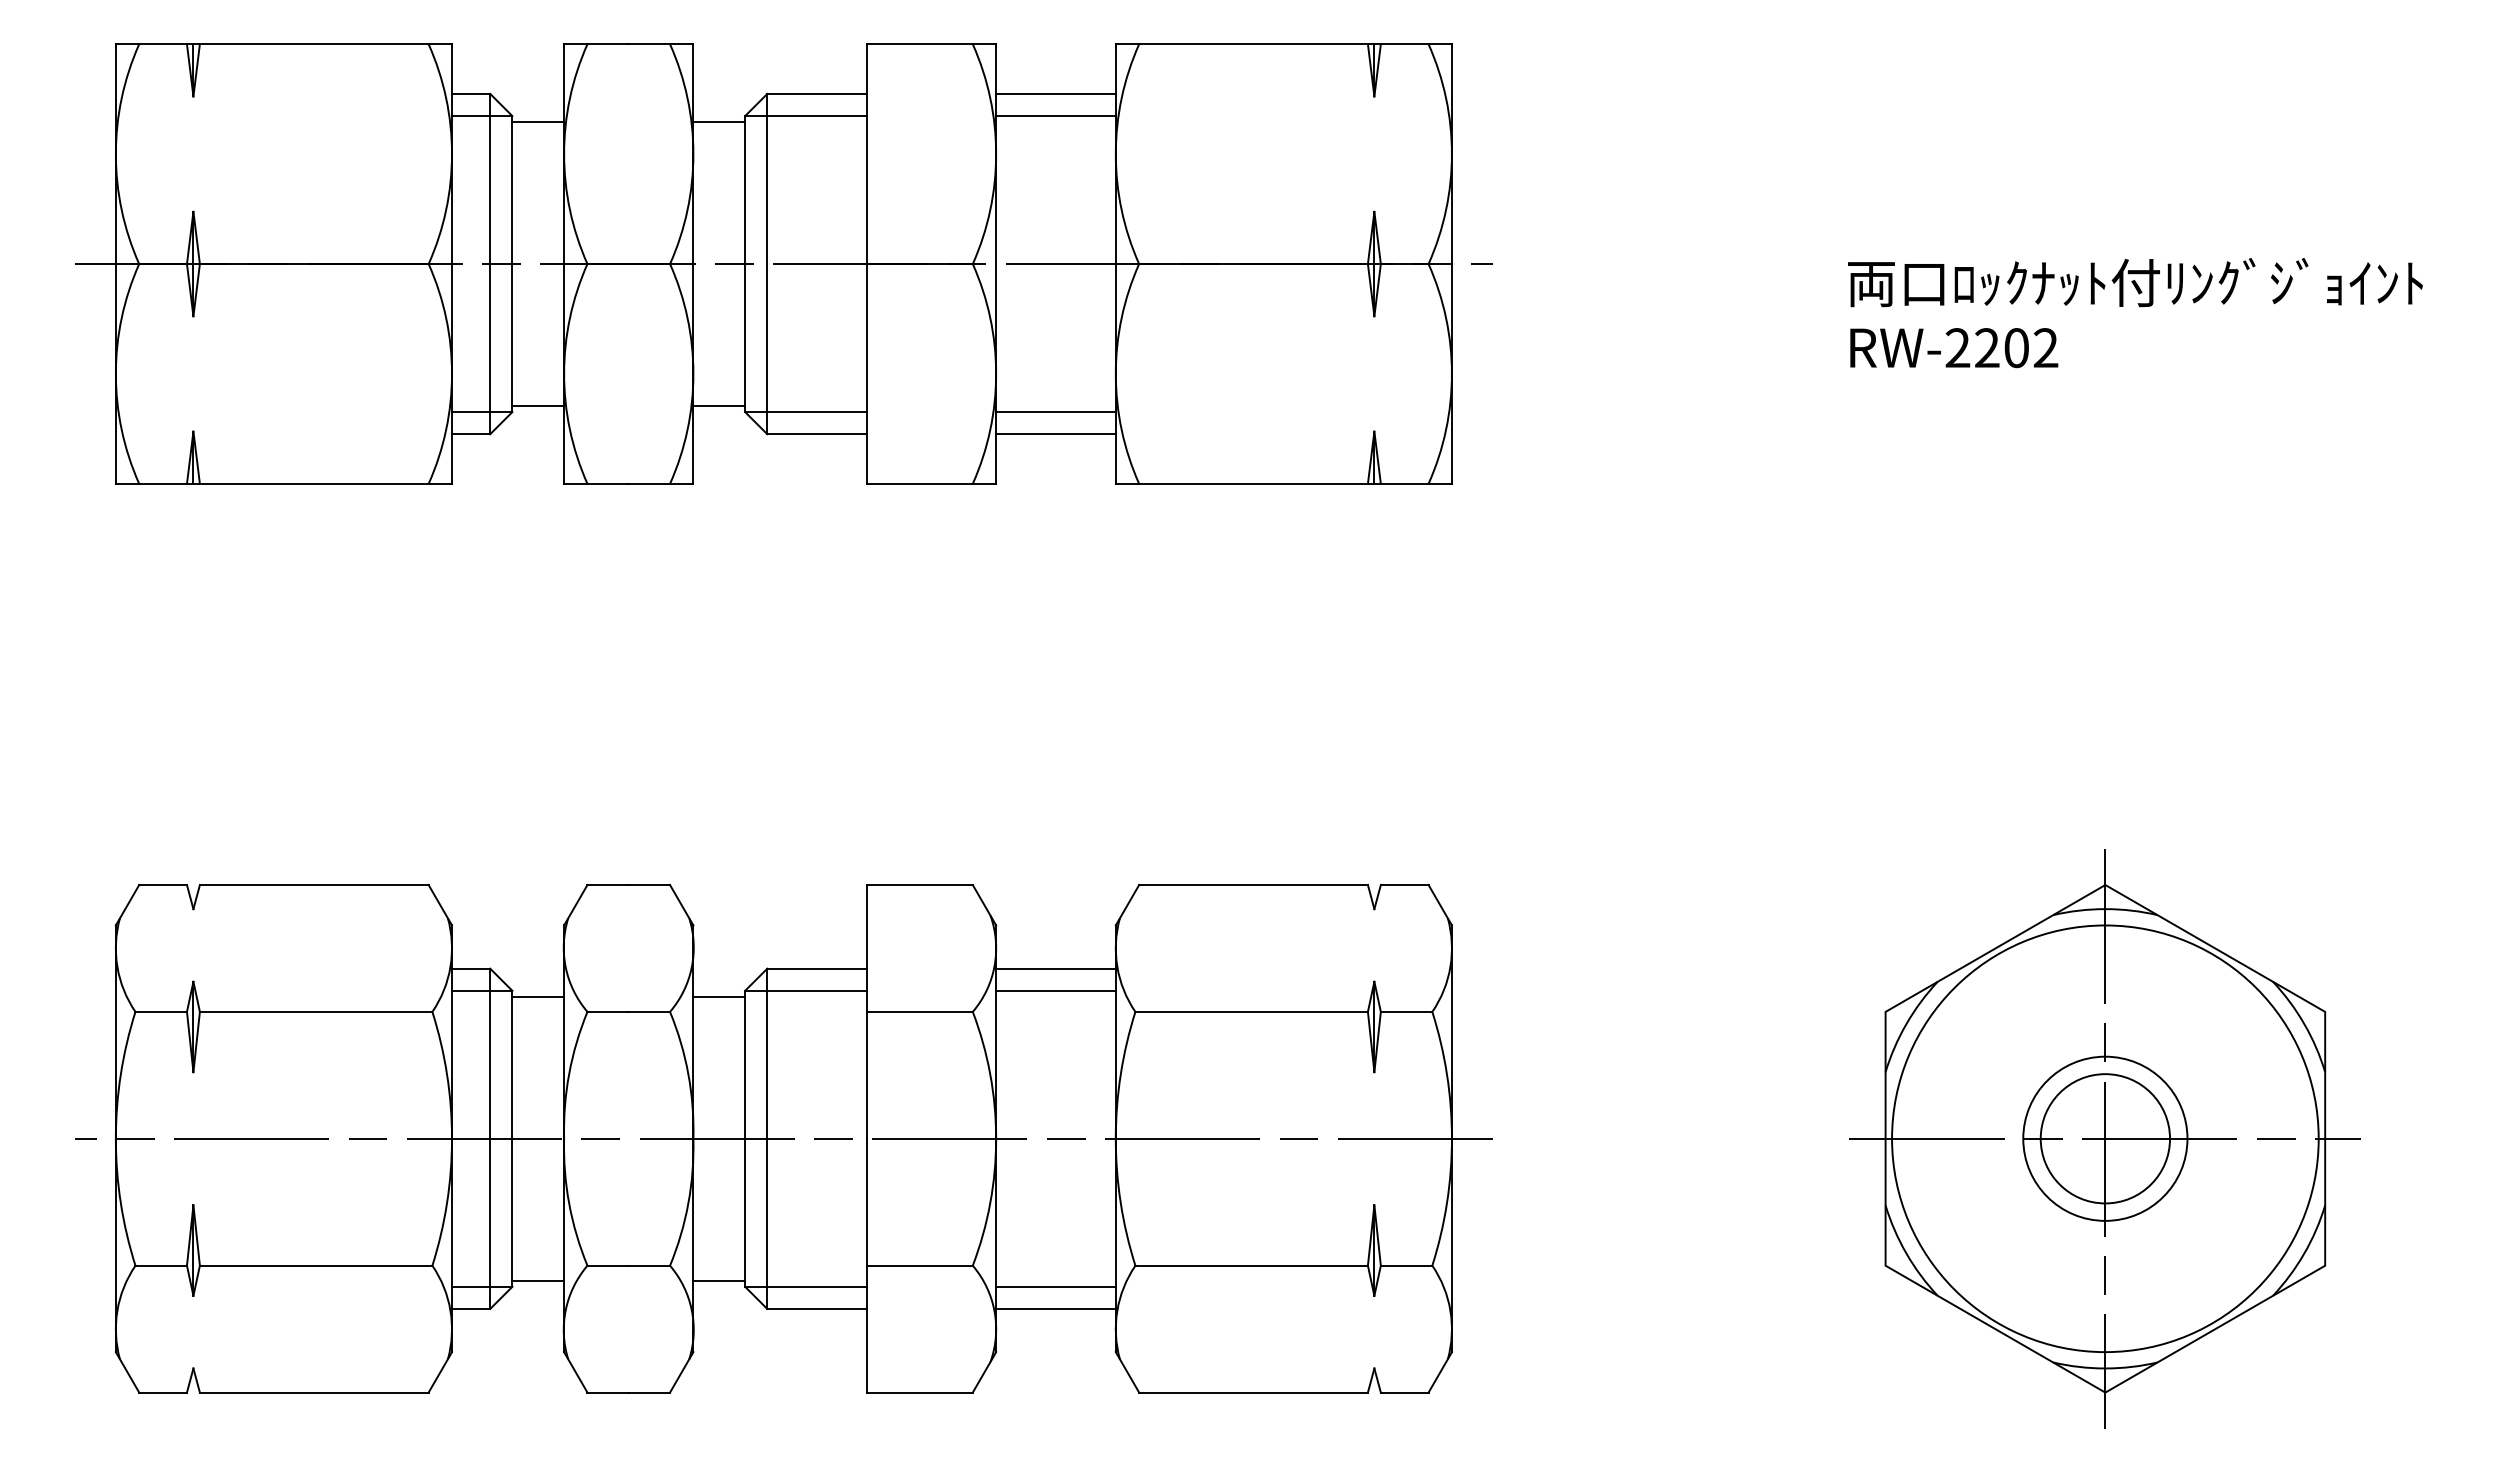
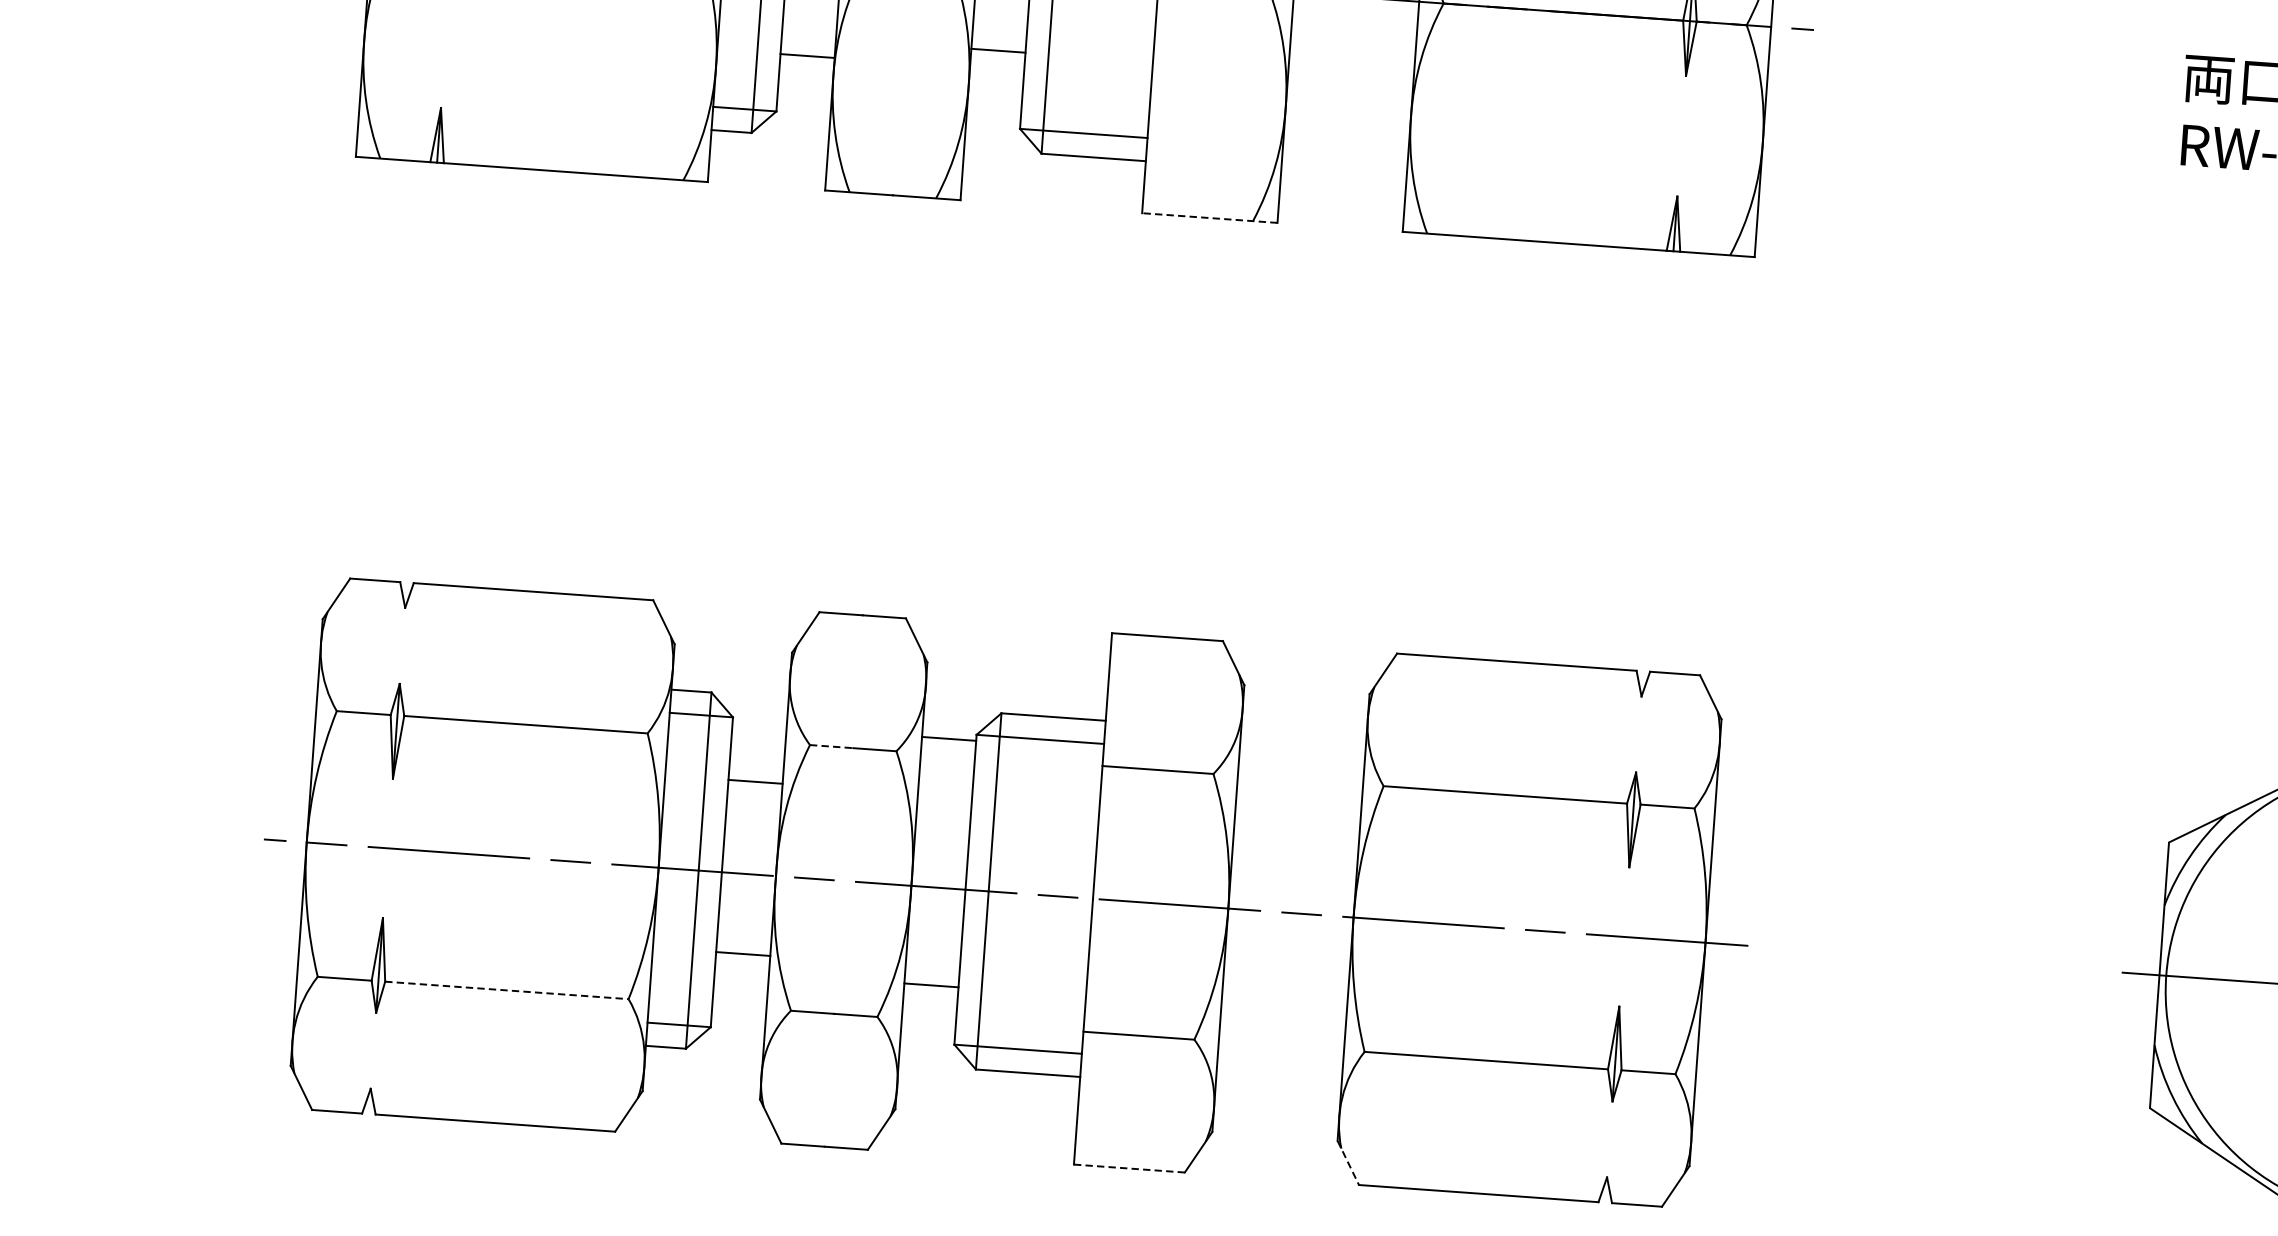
line: (538, 406) -> (807, 56), moved
line: (719, 406) -> (998, 51), moved
line: (1055, 412) -> (1344, 152), removed
line: (1055, 434) -> (1343, 175), removed
line: (931, 483) -> (1209, 217), solid -> dashed
line: (1055, 968) -> (1303, 734), removed
line: (1055, 990) -> (1301, 757), removed
line: (538, 996) -> (755, 781), moved
line: (608, 1011) -> (832, 746), solid -> dashed
line: (316, 1265) -> (507, 990), solid -> dashed
line: (538, 1281) -> (743, 954), moved
line: (719, 1281) -> (931, 985), moved
line: (1055, 1286) -> (1279, 1067), removed
line: (1055, 1308) -> (1277, 1090), removed
line: (1127, 1372) -> (1348, 1163), solid -> dashed
line: (919, 1392) -> (1129, 1168), solid -> dashed

